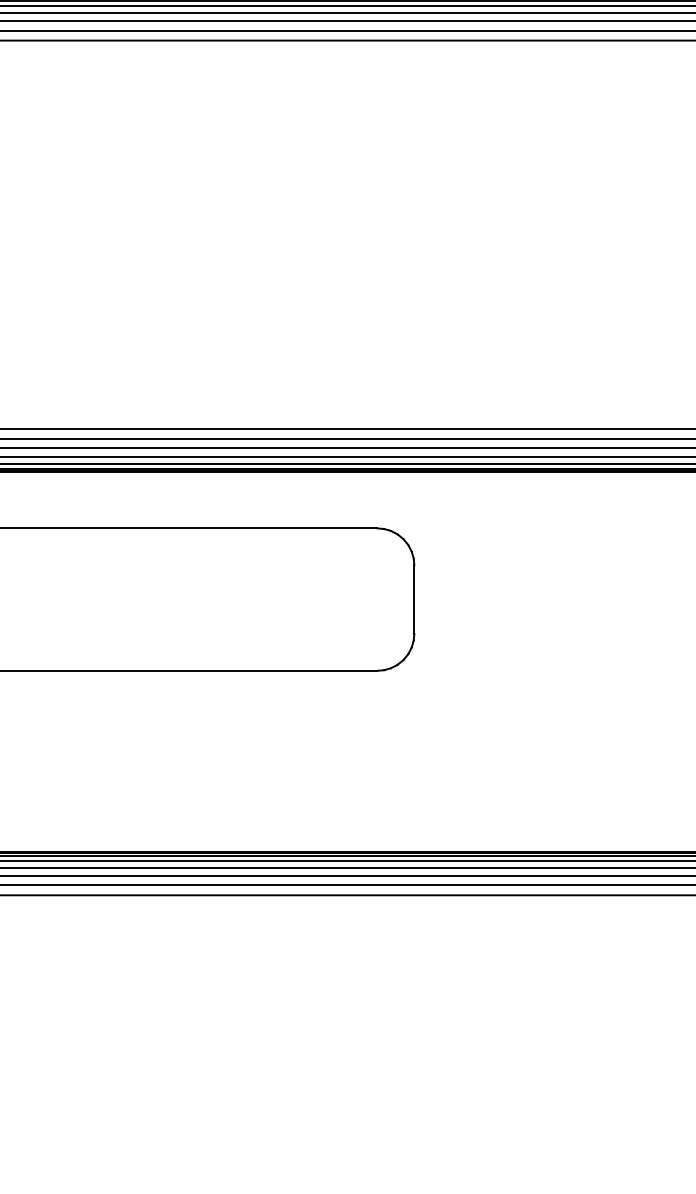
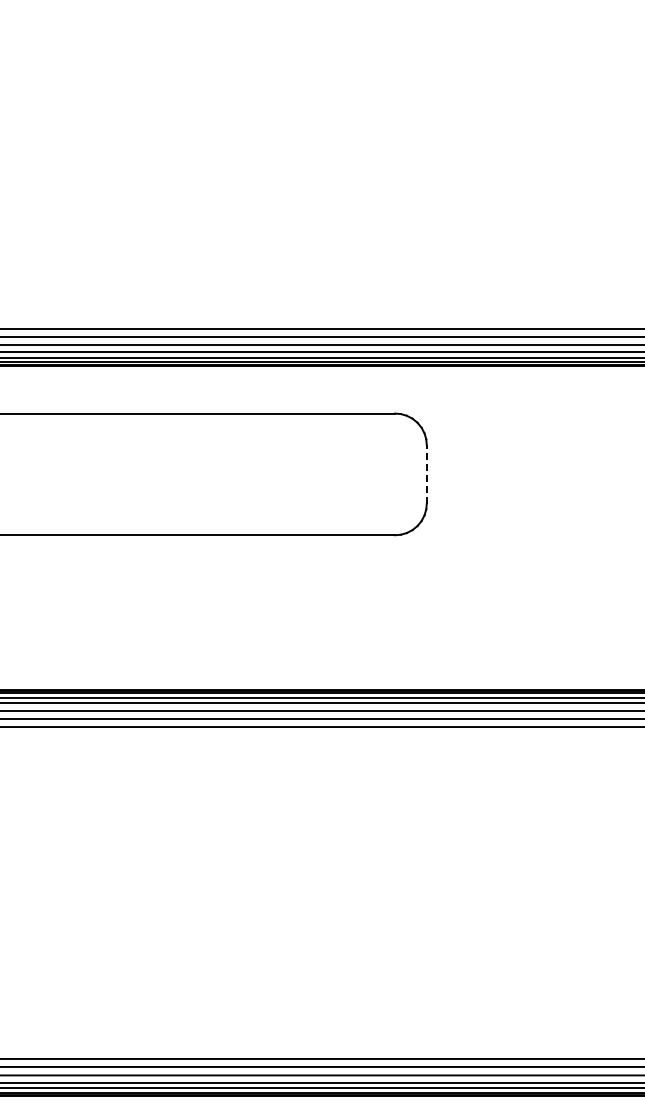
line: (414, 598) -> (426, 473), solid -> dashed

